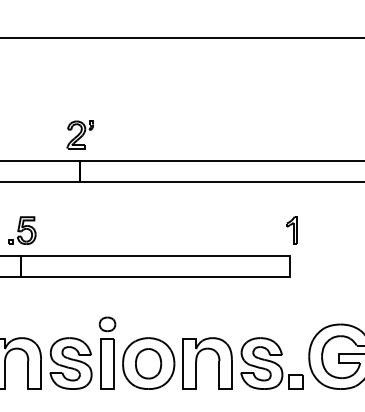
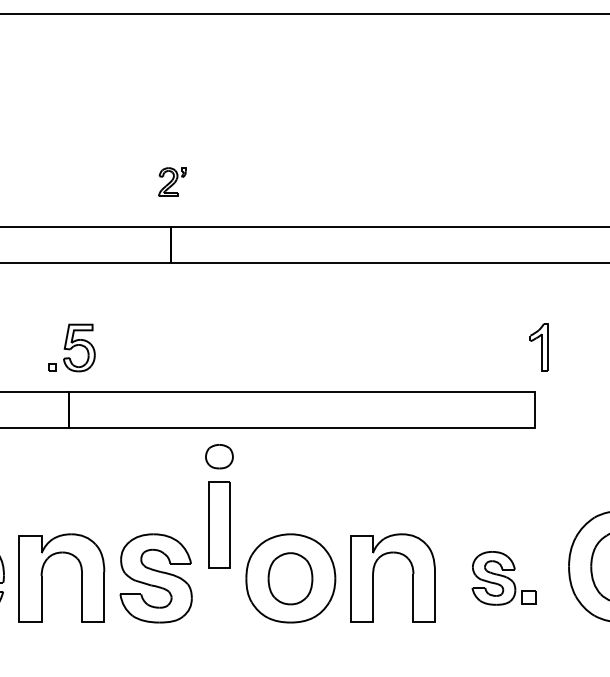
part: (80, 134) -> (172, 181), size x0.6
part: (107, 352) -> (219, 505), moved
part: (271, 363) -> (503, 578), size x0.6

